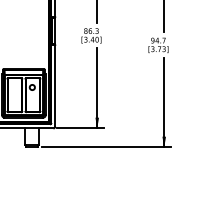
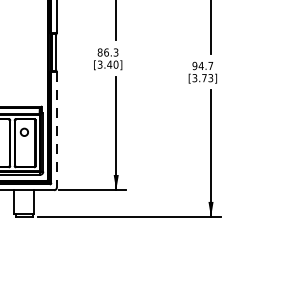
line: (55, 85) -> (57, 129), solid -> dashed

